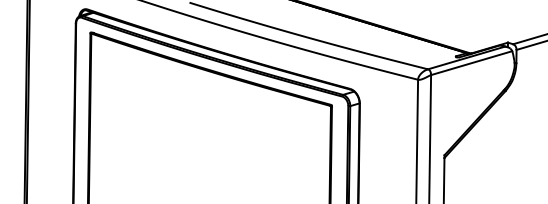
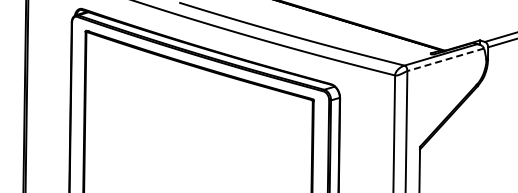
line: (471, 62) -> (445, 59), solid -> dashed

